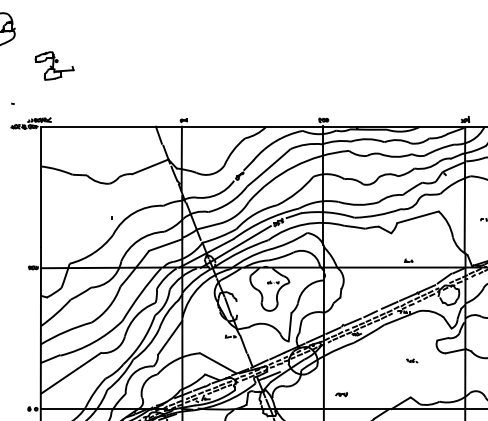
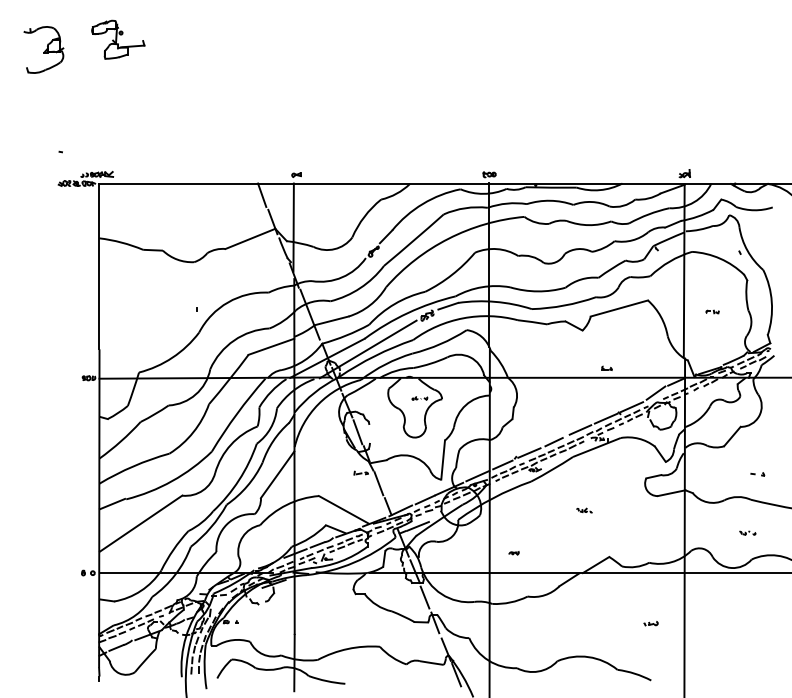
part: (54, 65) -> (118, 39), moved
part: (412, 360) -> (584, 510), moved
part: (341, 394) -> (513, 553), size x0.62

